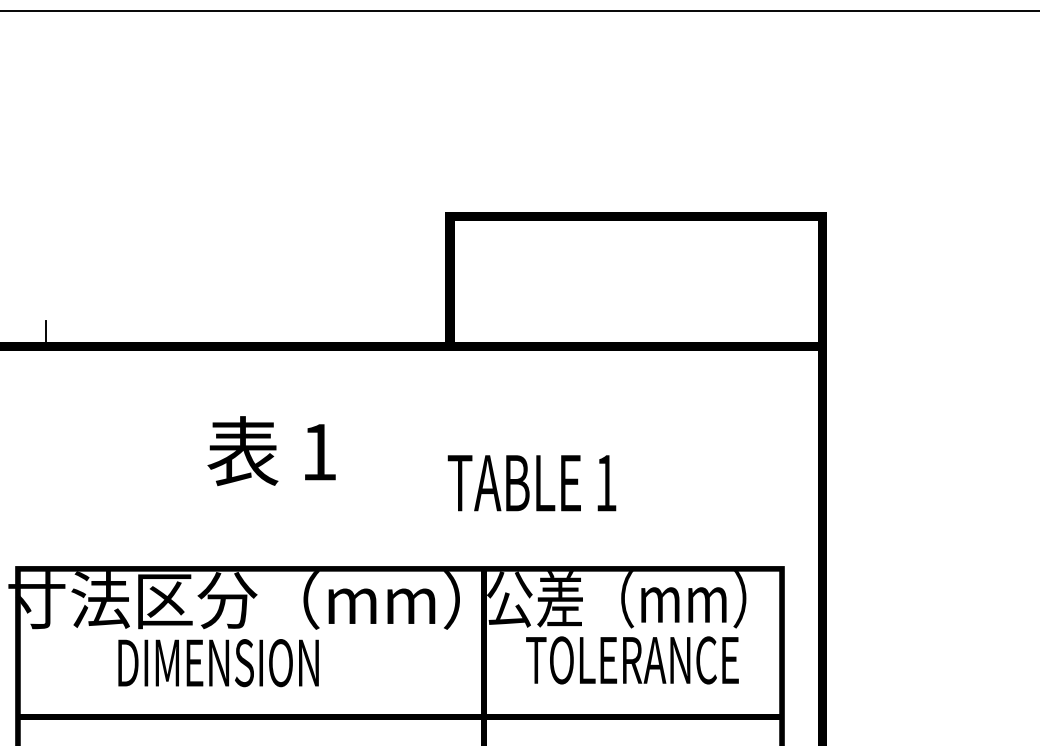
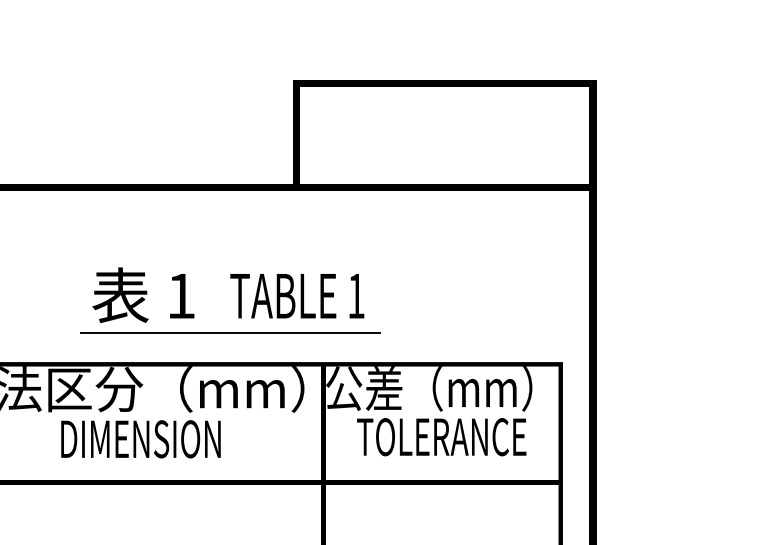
text: (271, 451) -> (143, 295), moved
text: (531, 483) -> (296, 296), moved
line: (367, 529) -> (230, 332), added
text: (218, 663) -> (140, 439), moved

